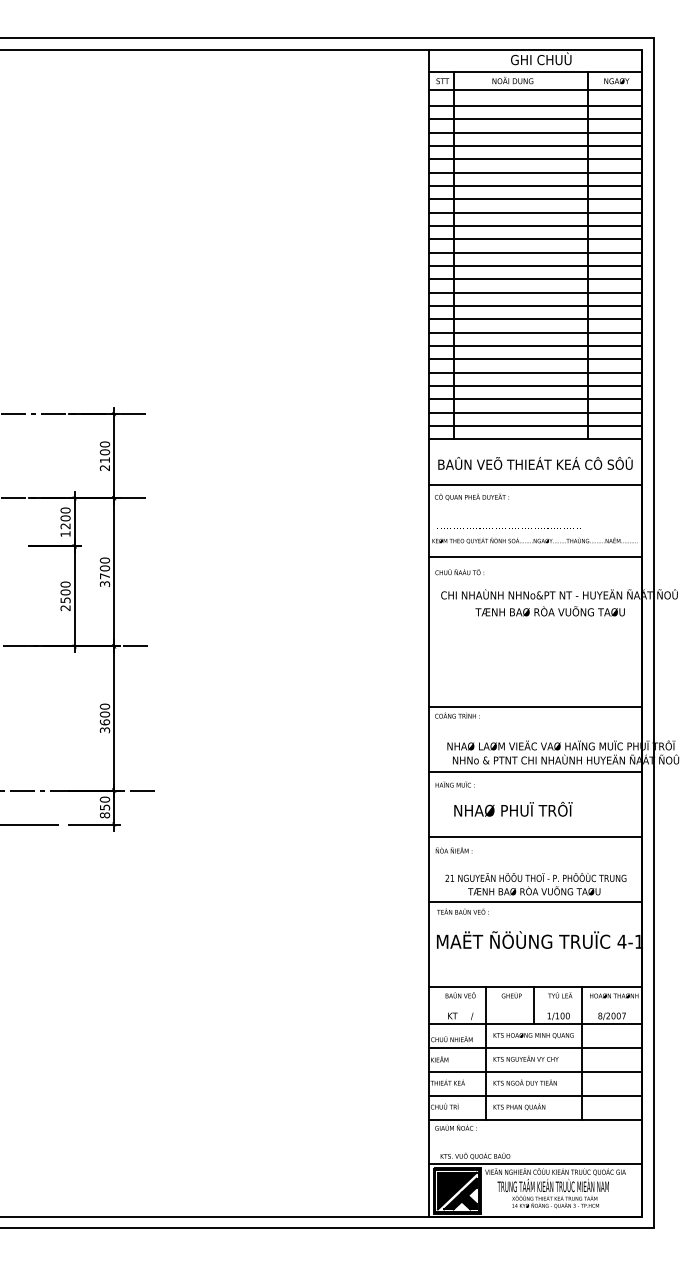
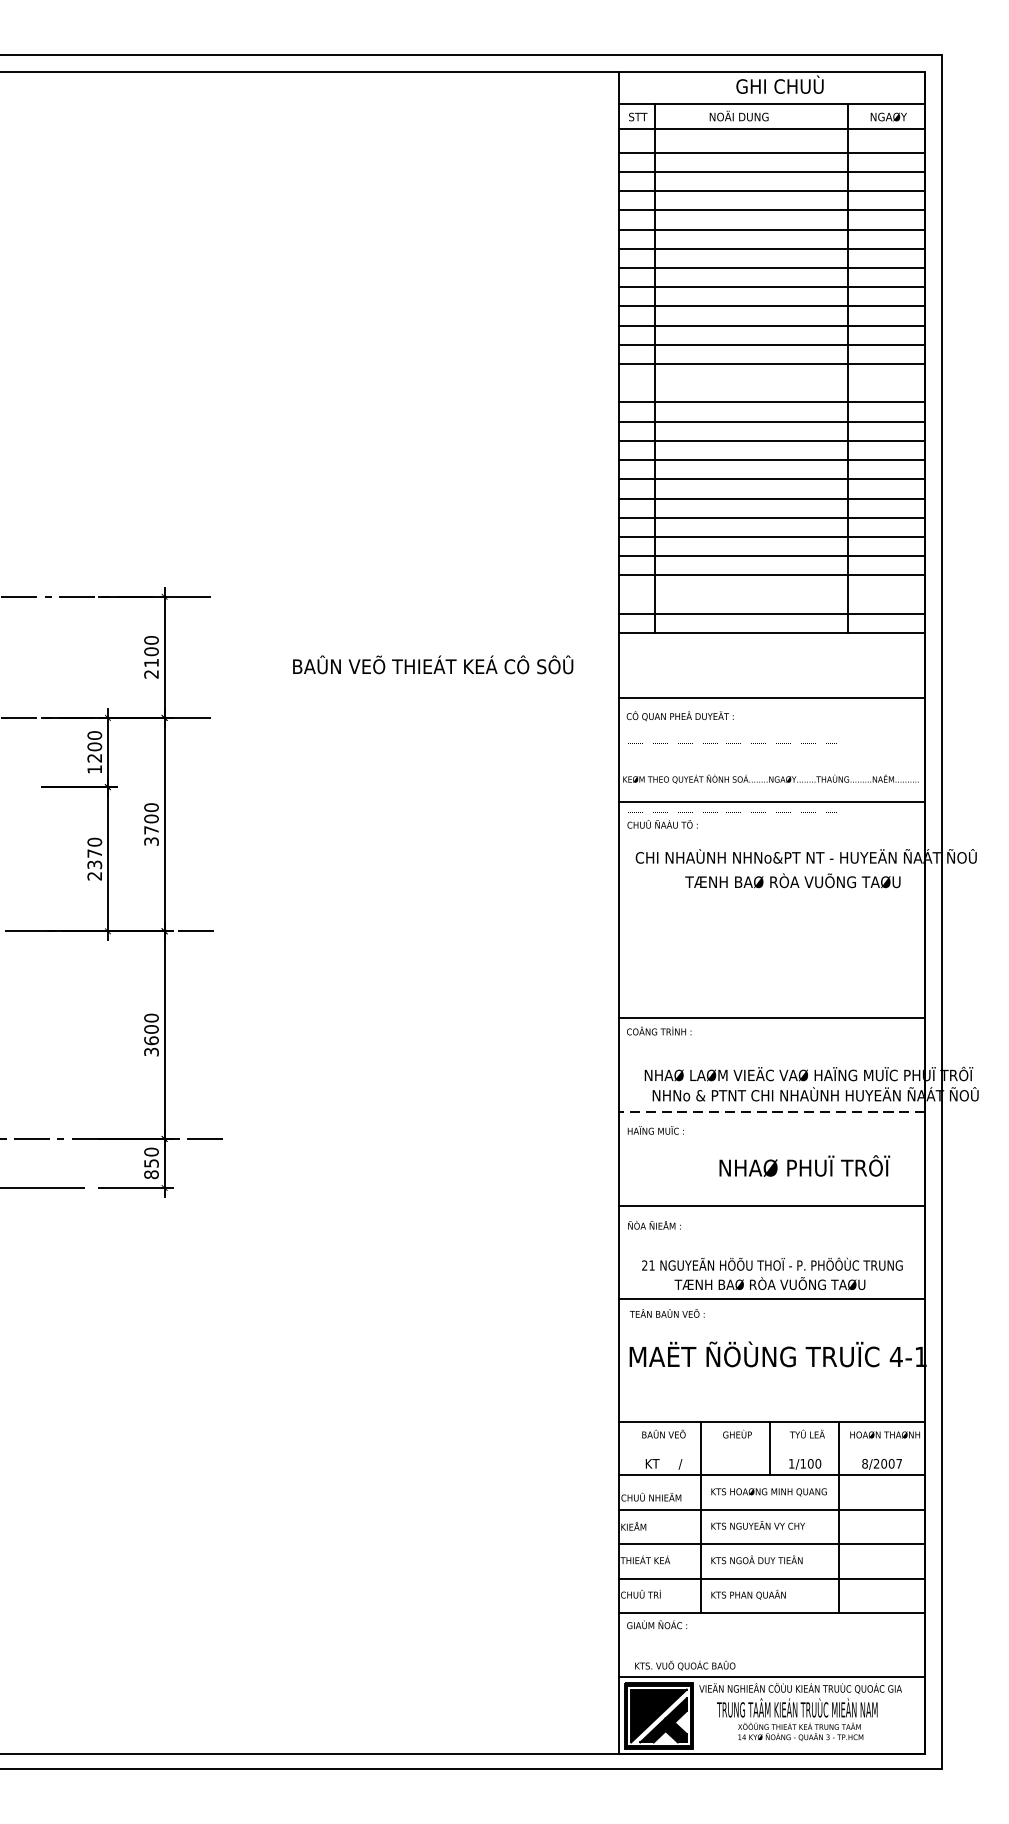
line: (535, 266) -> (771, 383), removed
line: (535, 412) -> (771, 594), removed
text: (535, 463) -> (433, 664), moved
text: (508, 528) -> (732, 811), moved
text: (65, 595) -> (94, 857), 2500 -> 2370
line: (535, 771) -> (771, 1111), solid -> dashed
text: (513, 808) -> (804, 1164), moved

